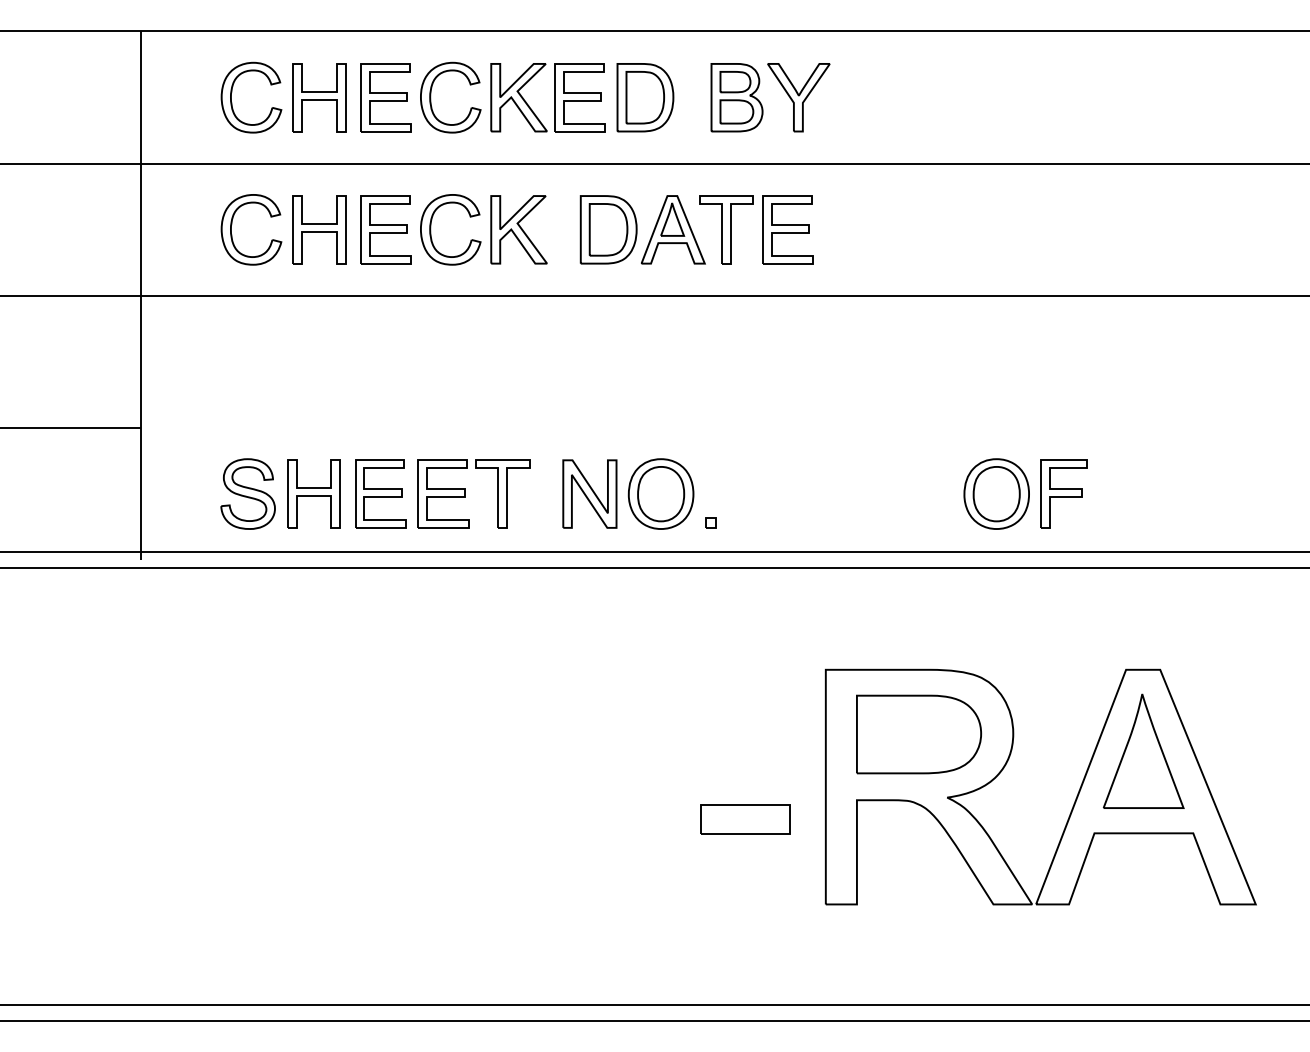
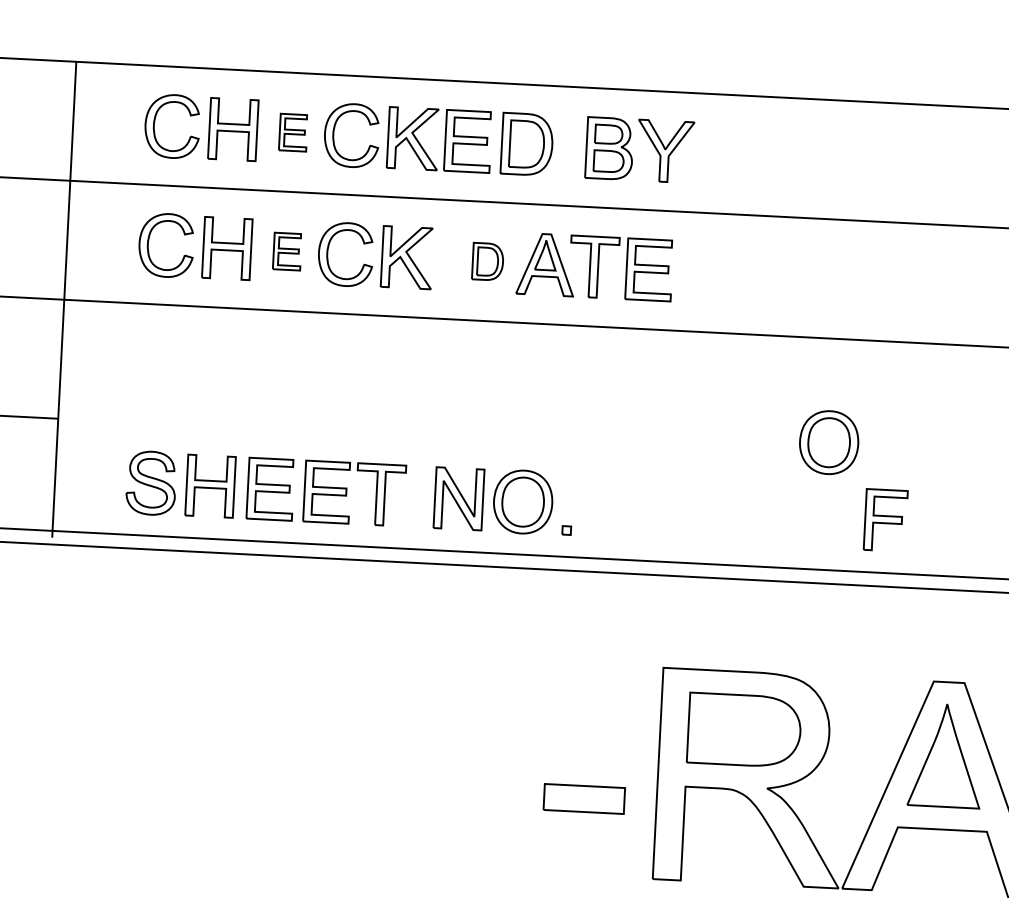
part: (385, 97) -> (293, 132), size x0.6
part: (385, 229) -> (287, 251), size x0.6
part: (608, 229) -> (487, 261), size x0.6
part: (996, 493) -> (828, 442), moved

